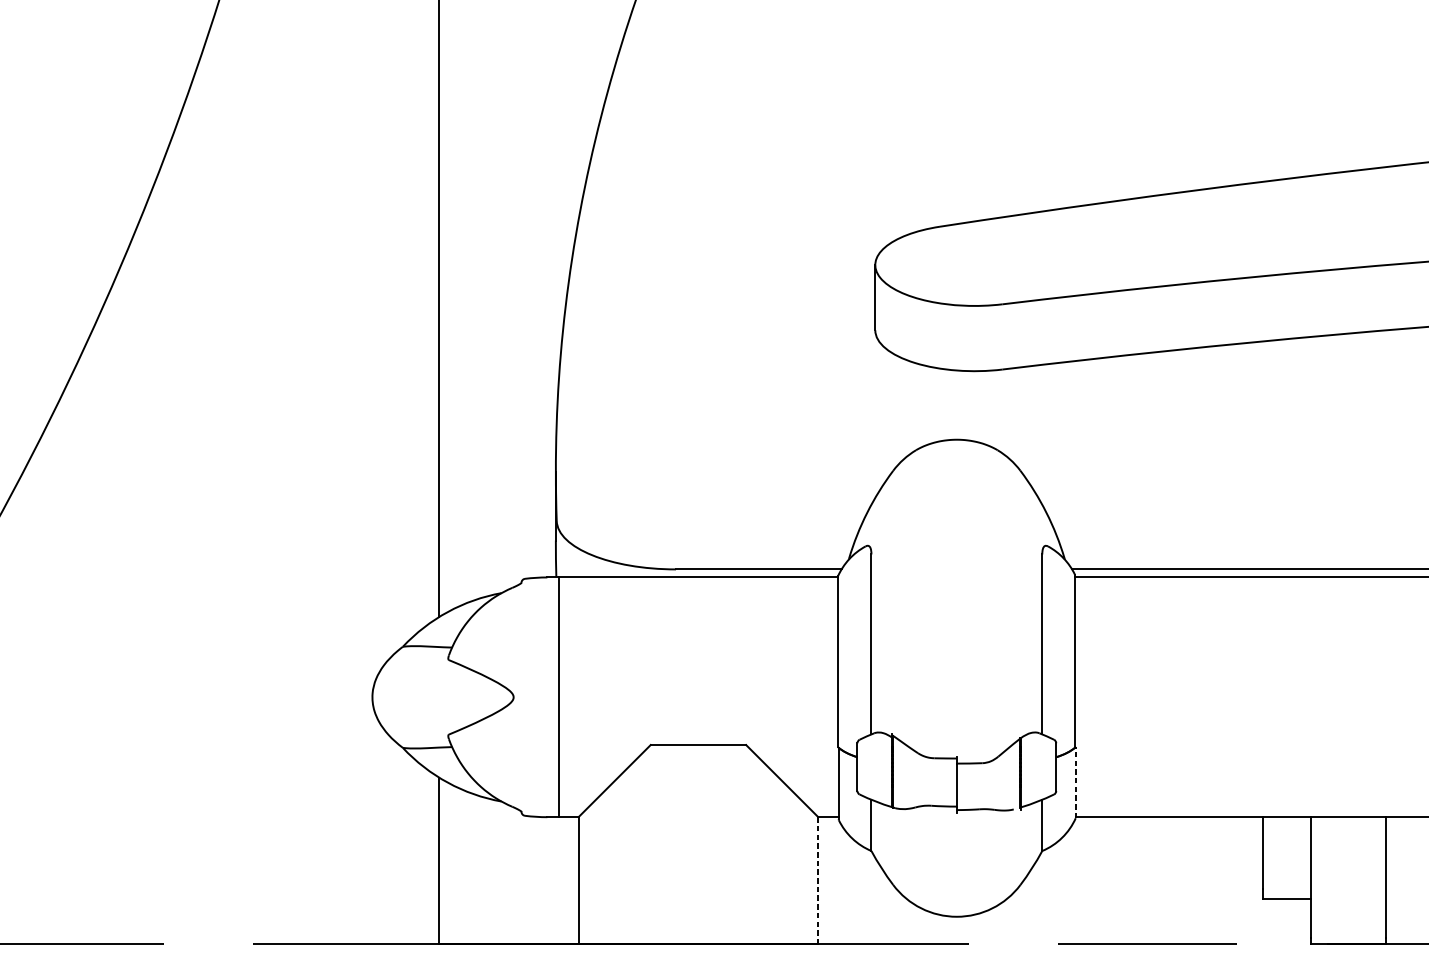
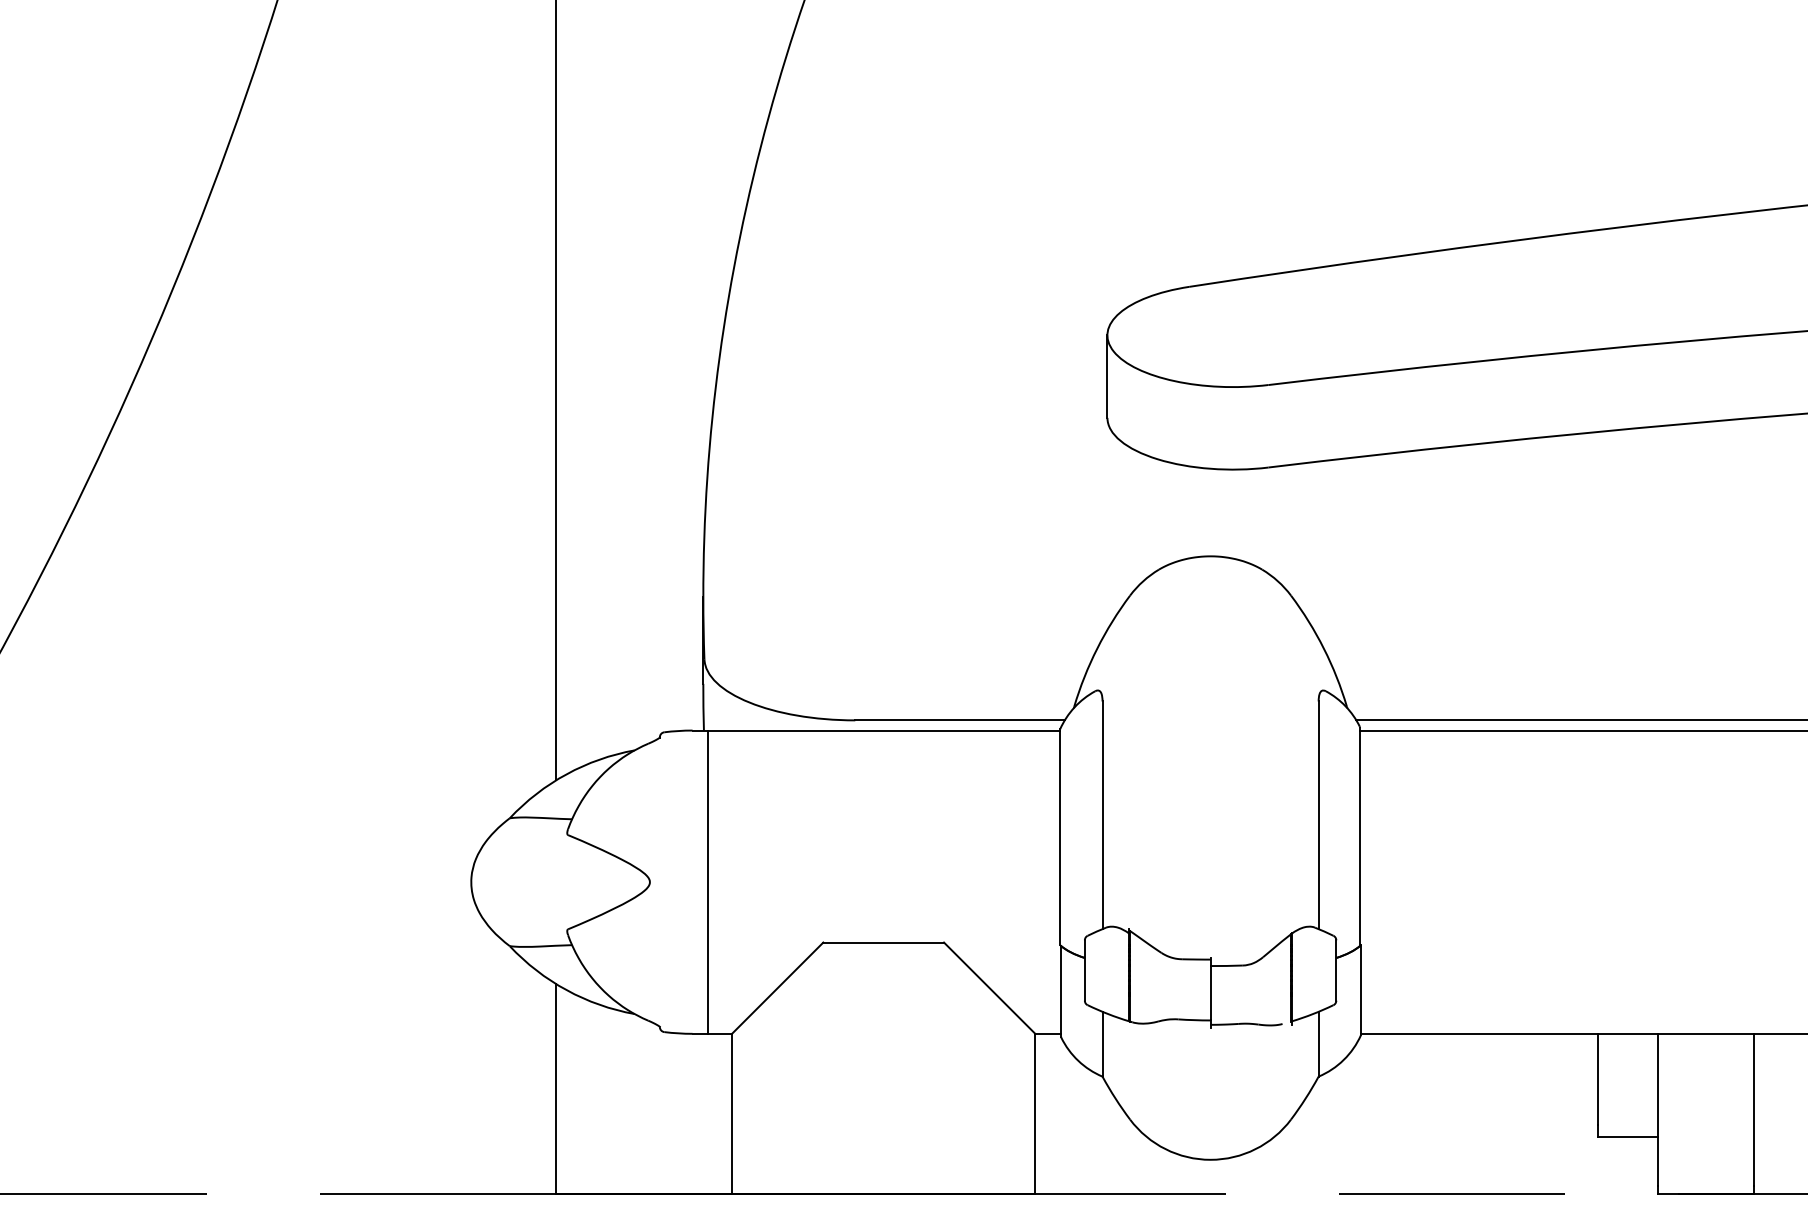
line: (1076, 782) -> (1361, 990), dashed -> solid
line: (818, 880) -> (1035, 1114), dashed -> solid

